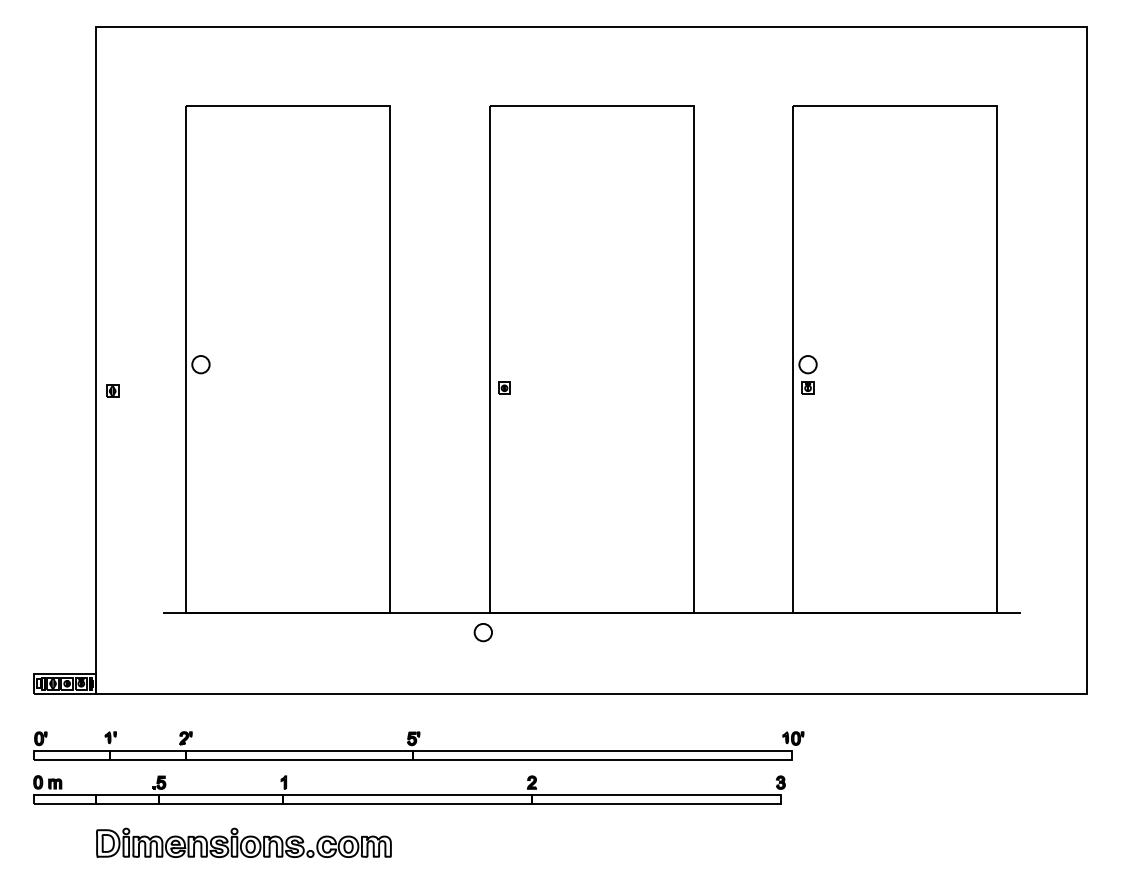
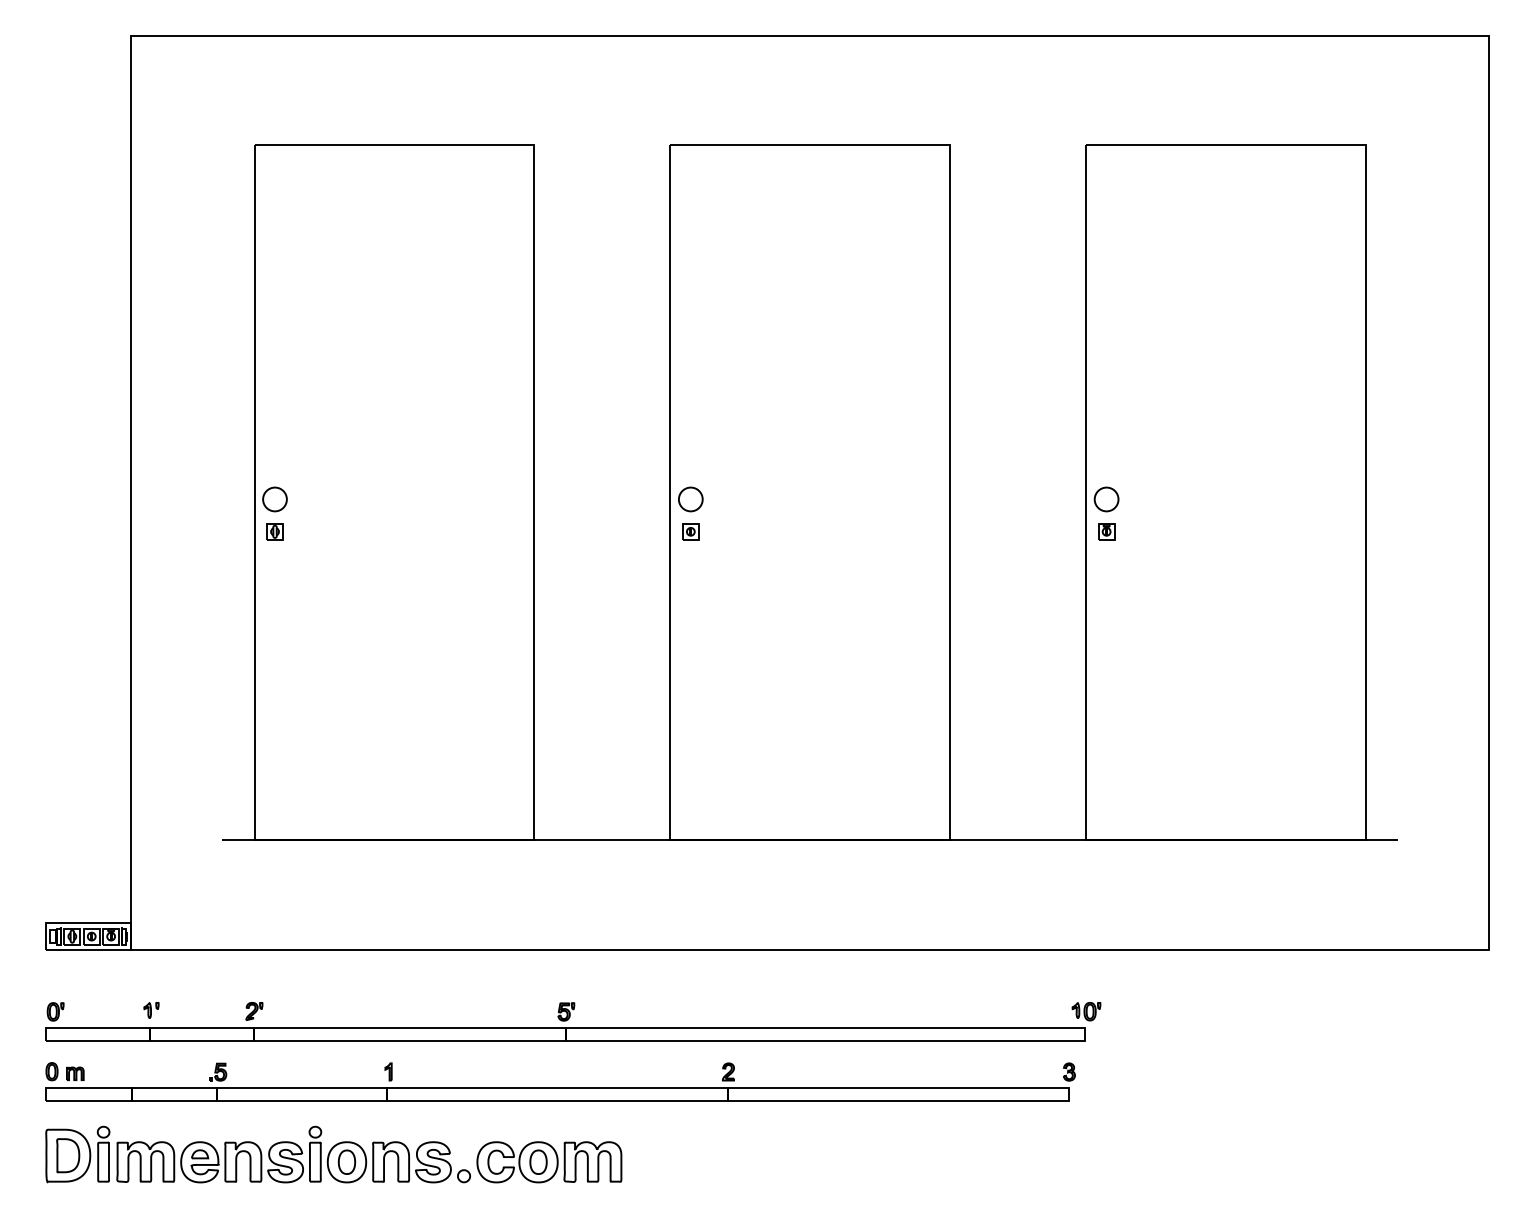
part: (112, 390) -> (274, 531), moved
circle: (483, 632) -> (690, 499), moved
part: (243, 842) -> (333, 1154), size x1.43

